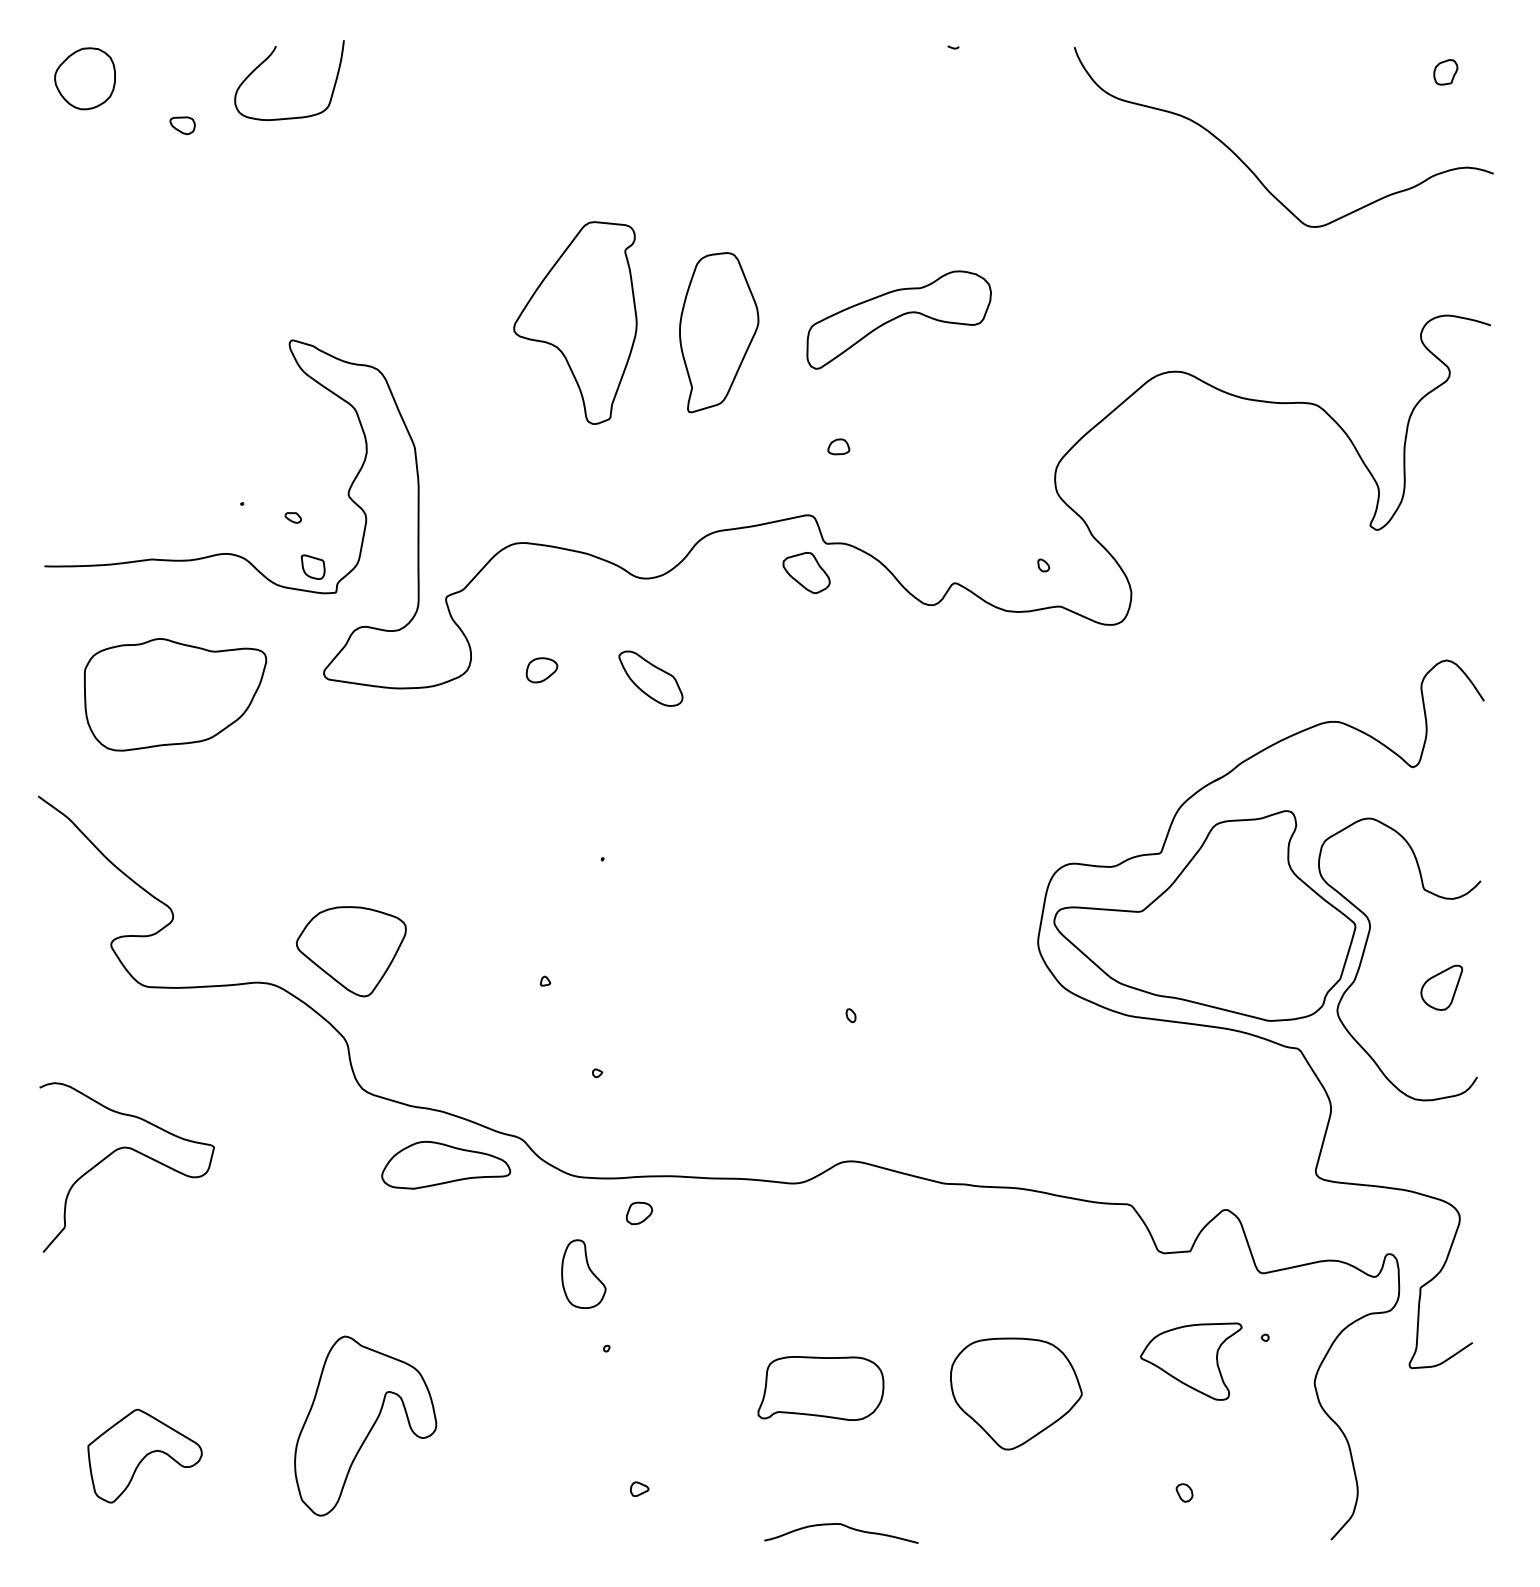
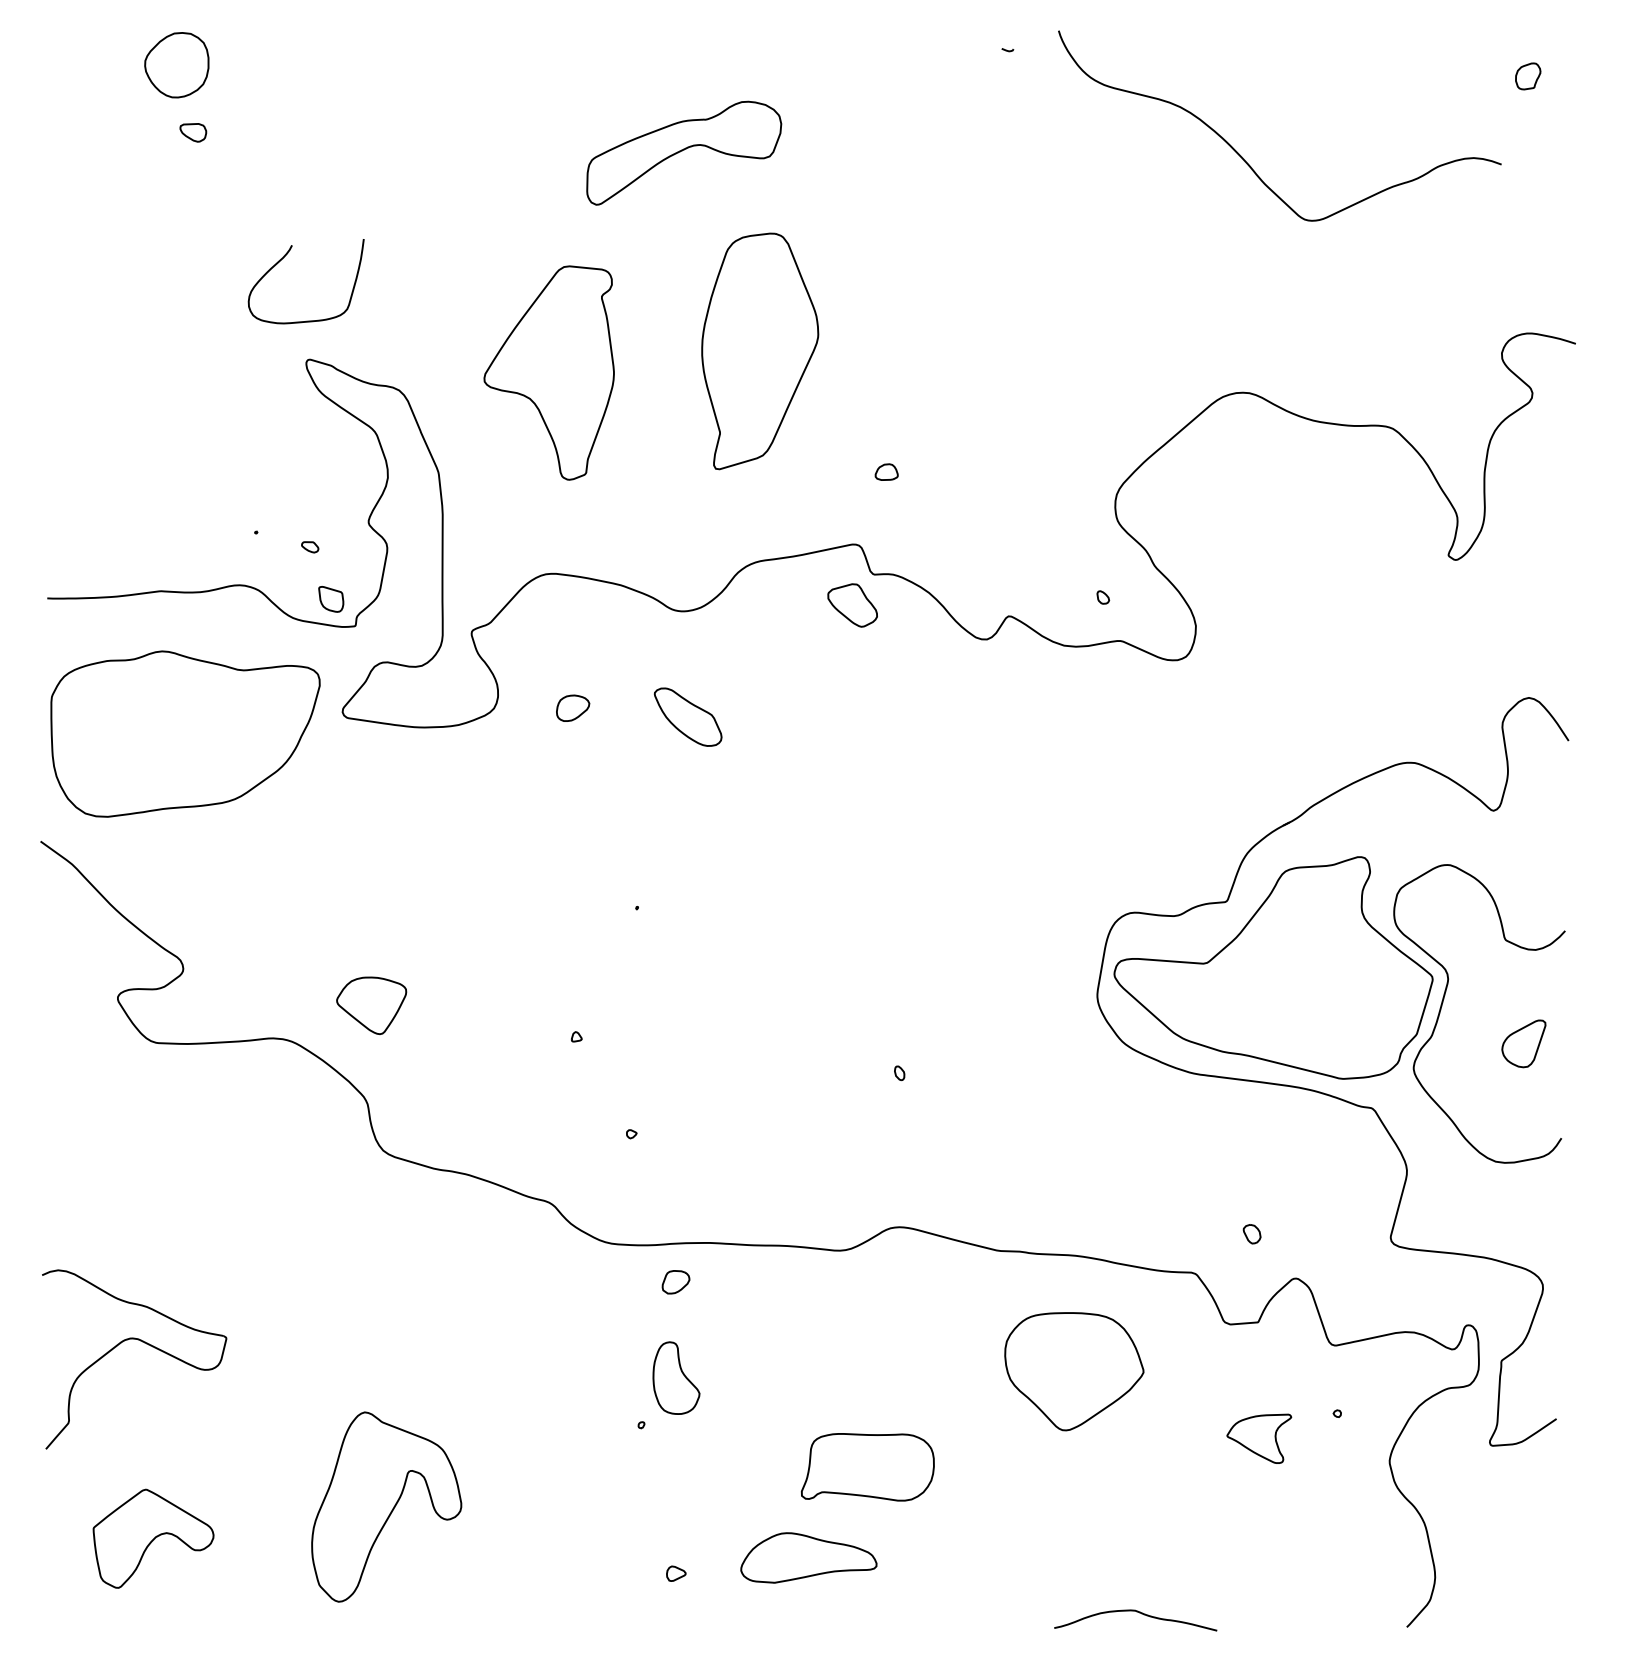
curve: (268, 58) -> (284, 258), moved
part: (84, 78) -> (176, 64), moved
curve: (1251, 169) -> (1245, 160), moved
part: (898, 319) -> (683, 152), moved
part: (575, 322) -> (549, 372), moved
part: (719, 332) -> (760, 351), size x1.4
part: (175, 694) -> (185, 733), size x1.4
part: (351, 951) -> (371, 1005), size x0.6
part: (134, 1151) -> (142, 1342), moved
part: (446, 1164) -> (809, 1557), moved
part: (583, 1273) -> (676, 1377), moved
part: (1191, 1361) -> (1259, 1438), size x0.6
part: (1016, 1393) -> (1074, 1371), moved
part: (1184, 1492) -> (1252, 1233), moved
curve: (843, 1526) -> (1137, 1613), moved

